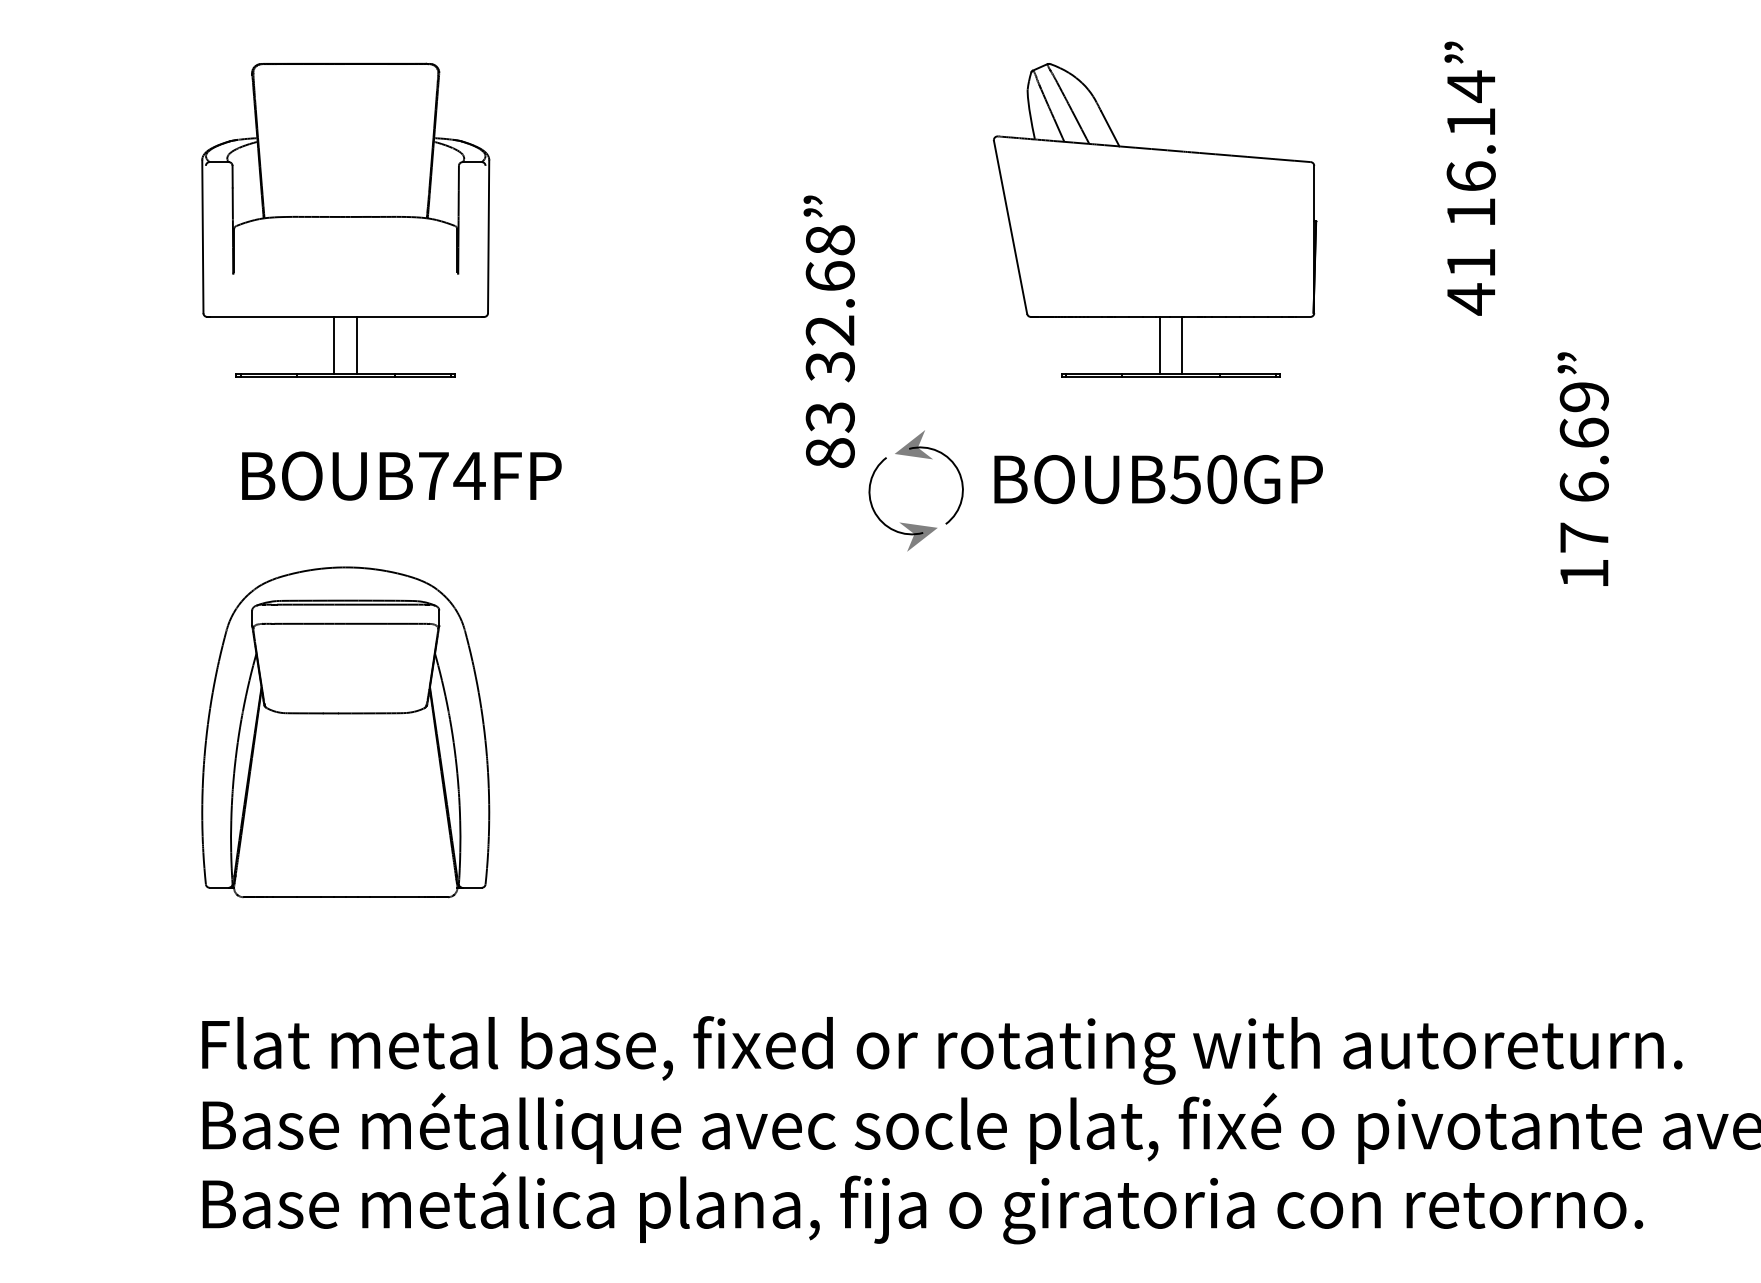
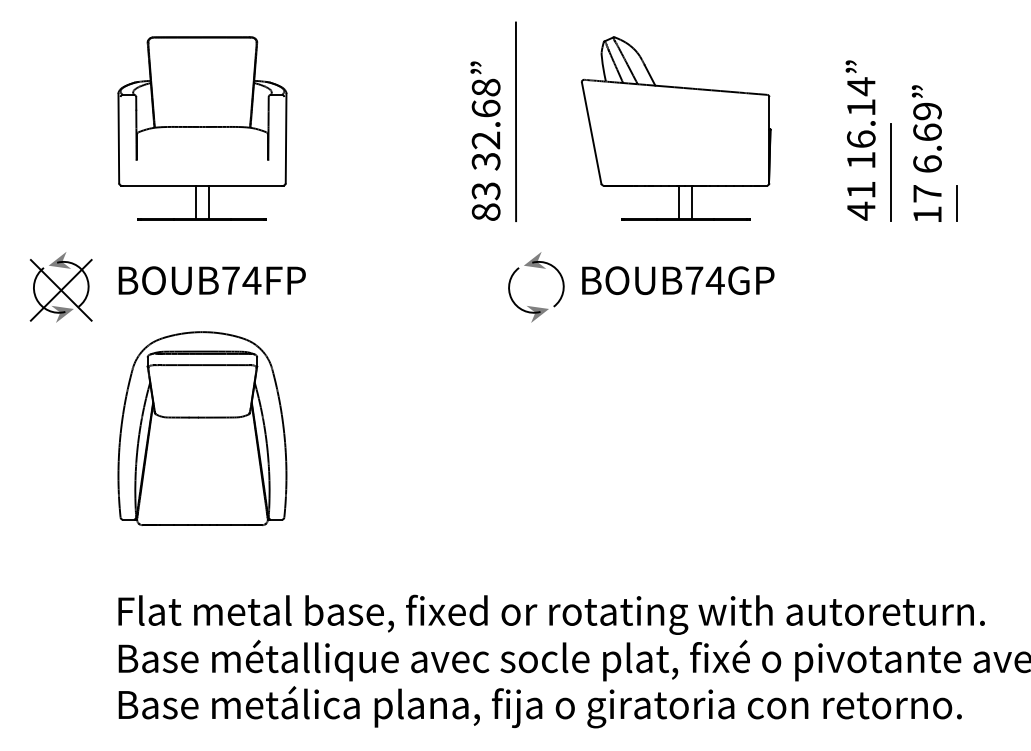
text: (1469, 178) -> (860, 140), moved
line: (880, 207) -> (515, 121), added
line: (1522, 294) -> (891, 172), added
text: (829, 330) -> (485, 140), moved
line: (1635, 347) -> (957, 203), added
text: (1582, 468) -> (926, 153), moved
text: (400, 475) -> (211, 280), moved
text: (1203, 479) -> (704, 280), BOUB50GP -> BOUB74GP
part: (103, 491) -> (60, 287), added

